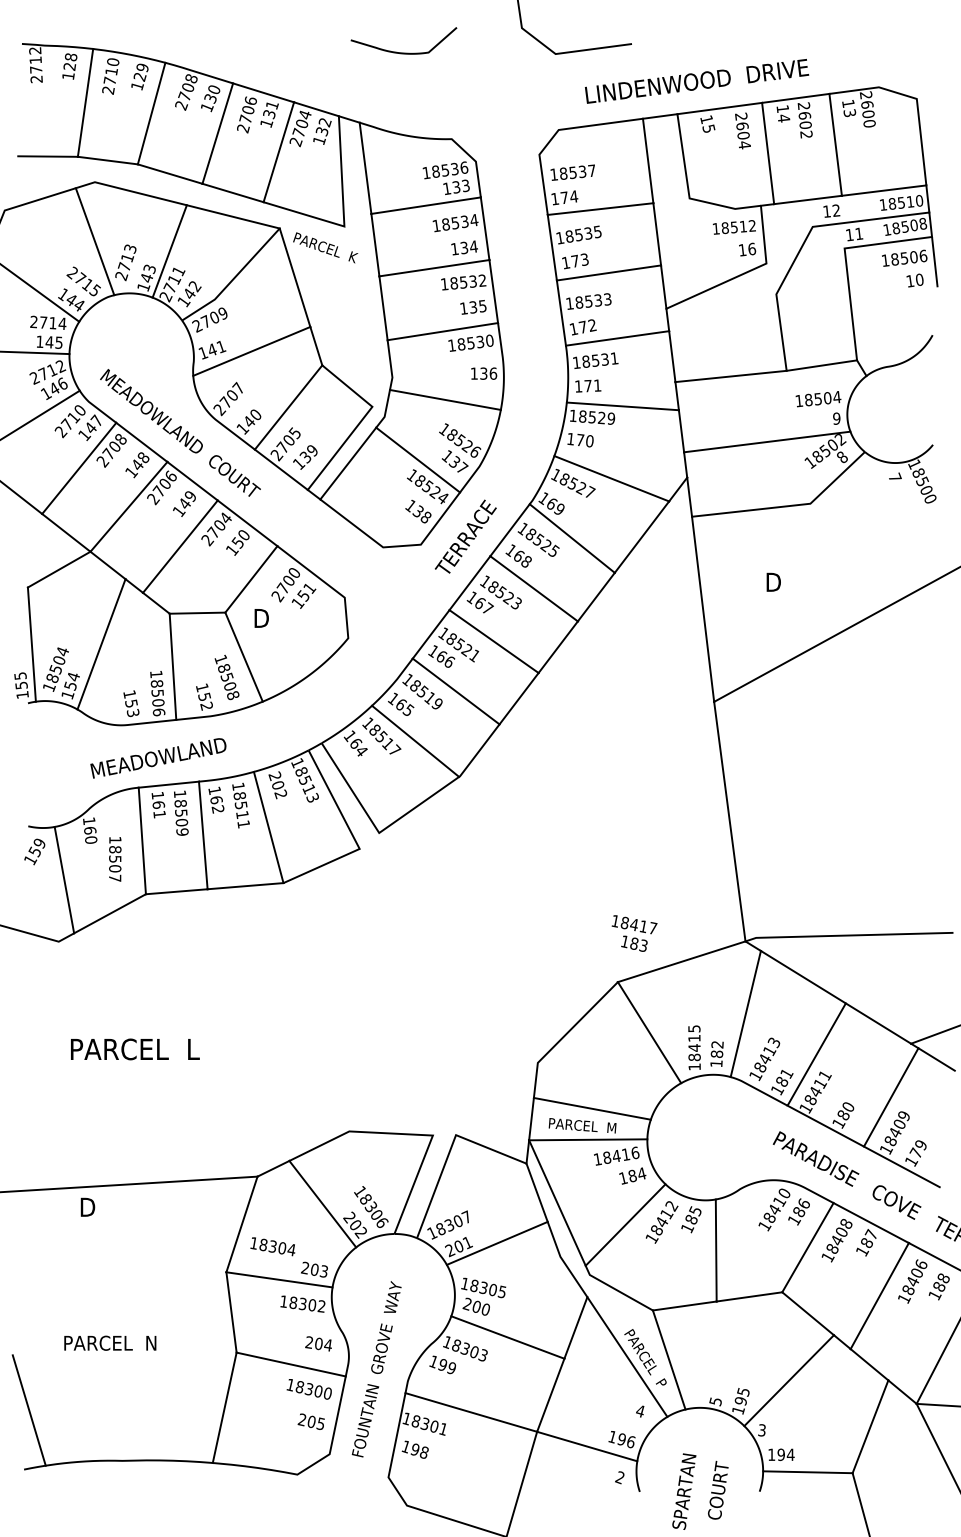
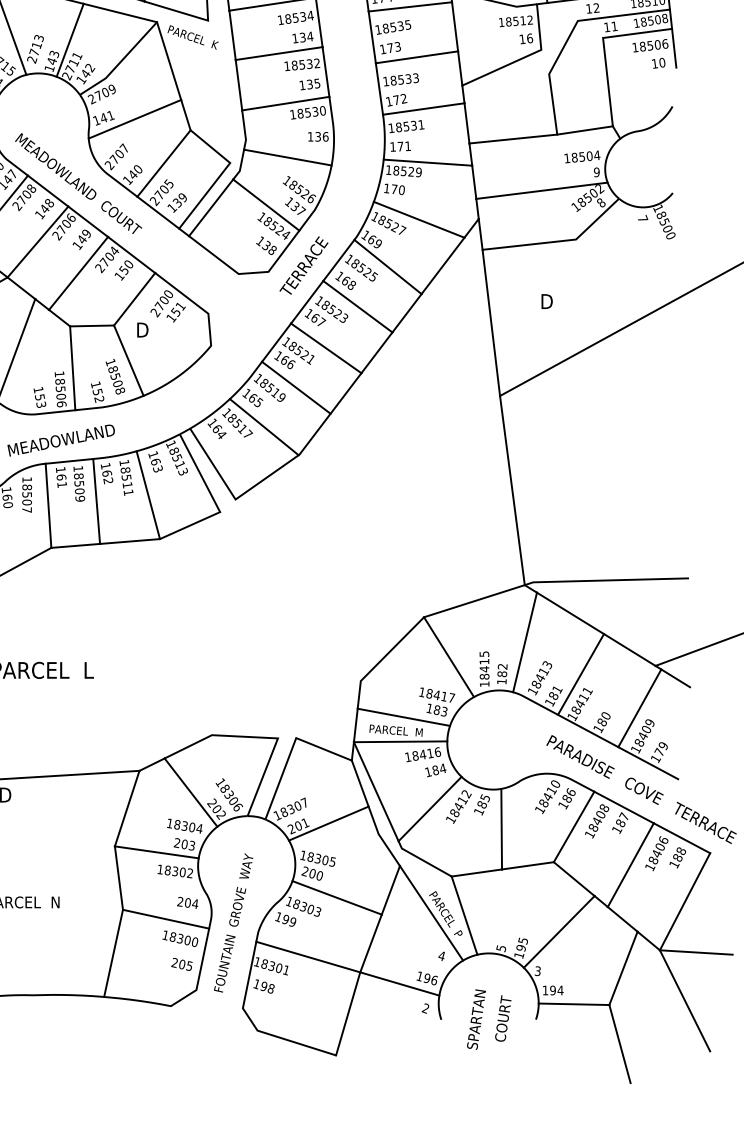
text: (277, 785) -> (155, 462), 202 -> 163
text: (115, 859) -> (27, 495), moved
text: (634, 933) -> (437, 702), moved
text: (272, 1246) -> (184, 826), moved

